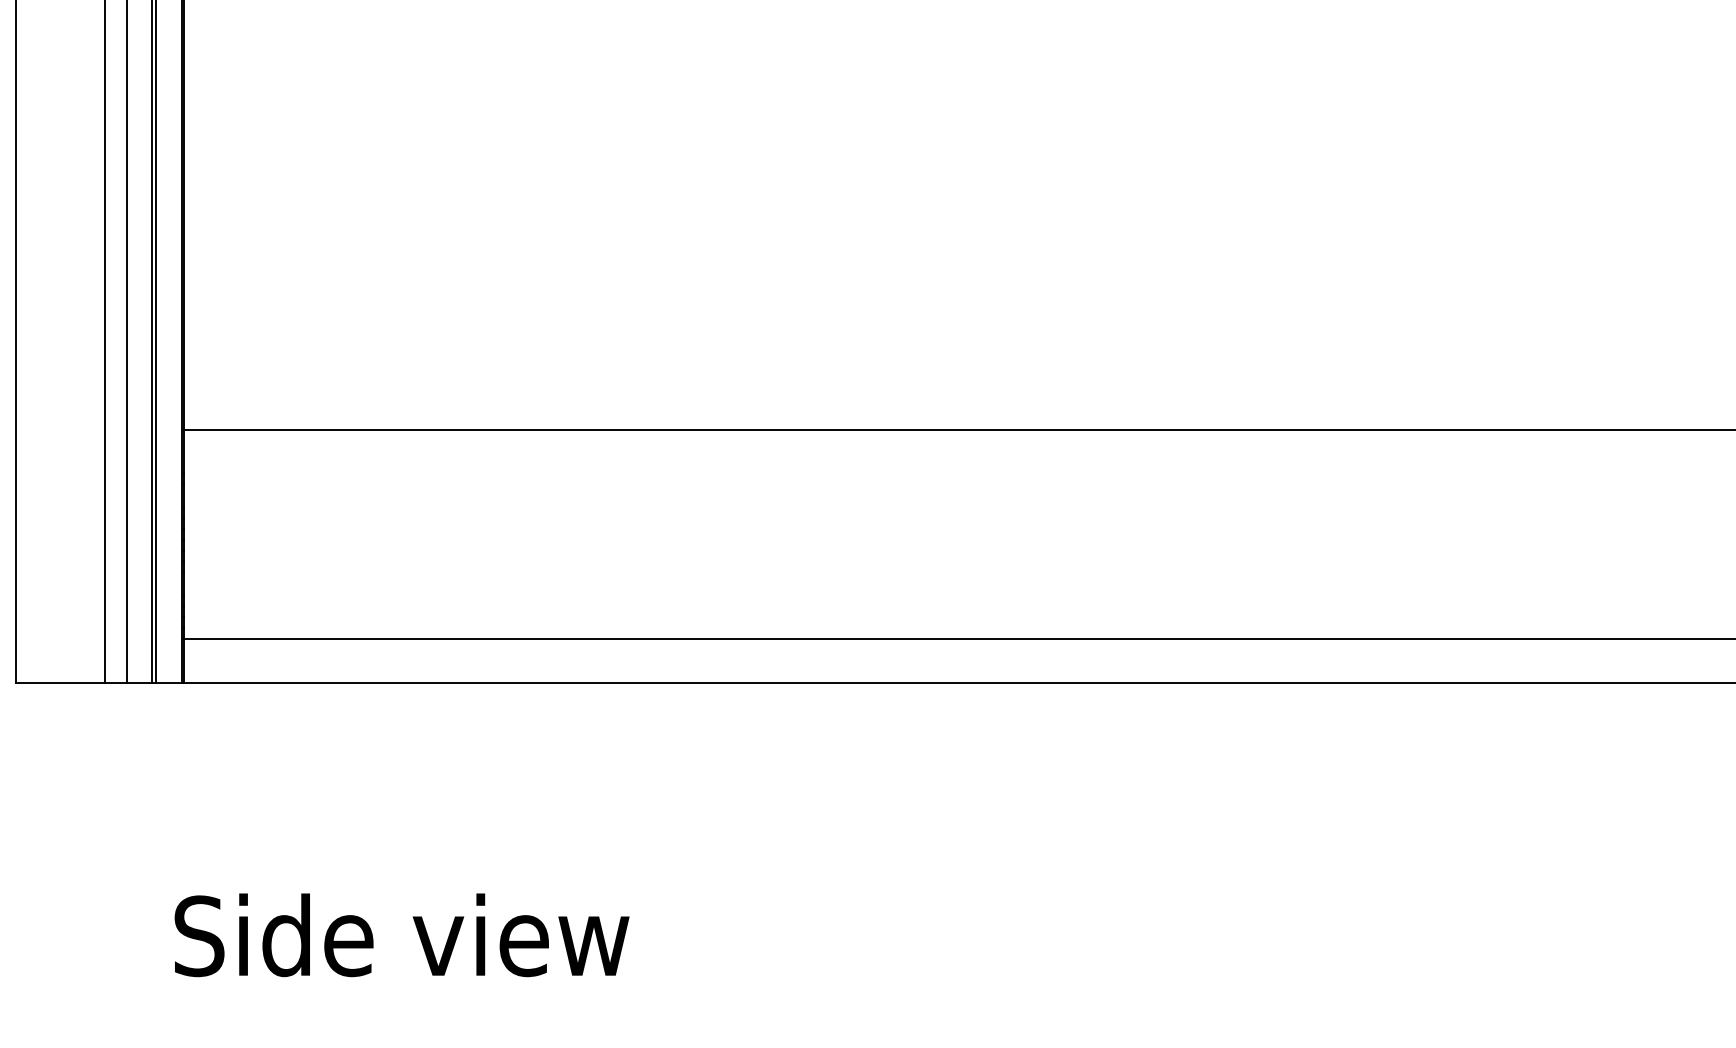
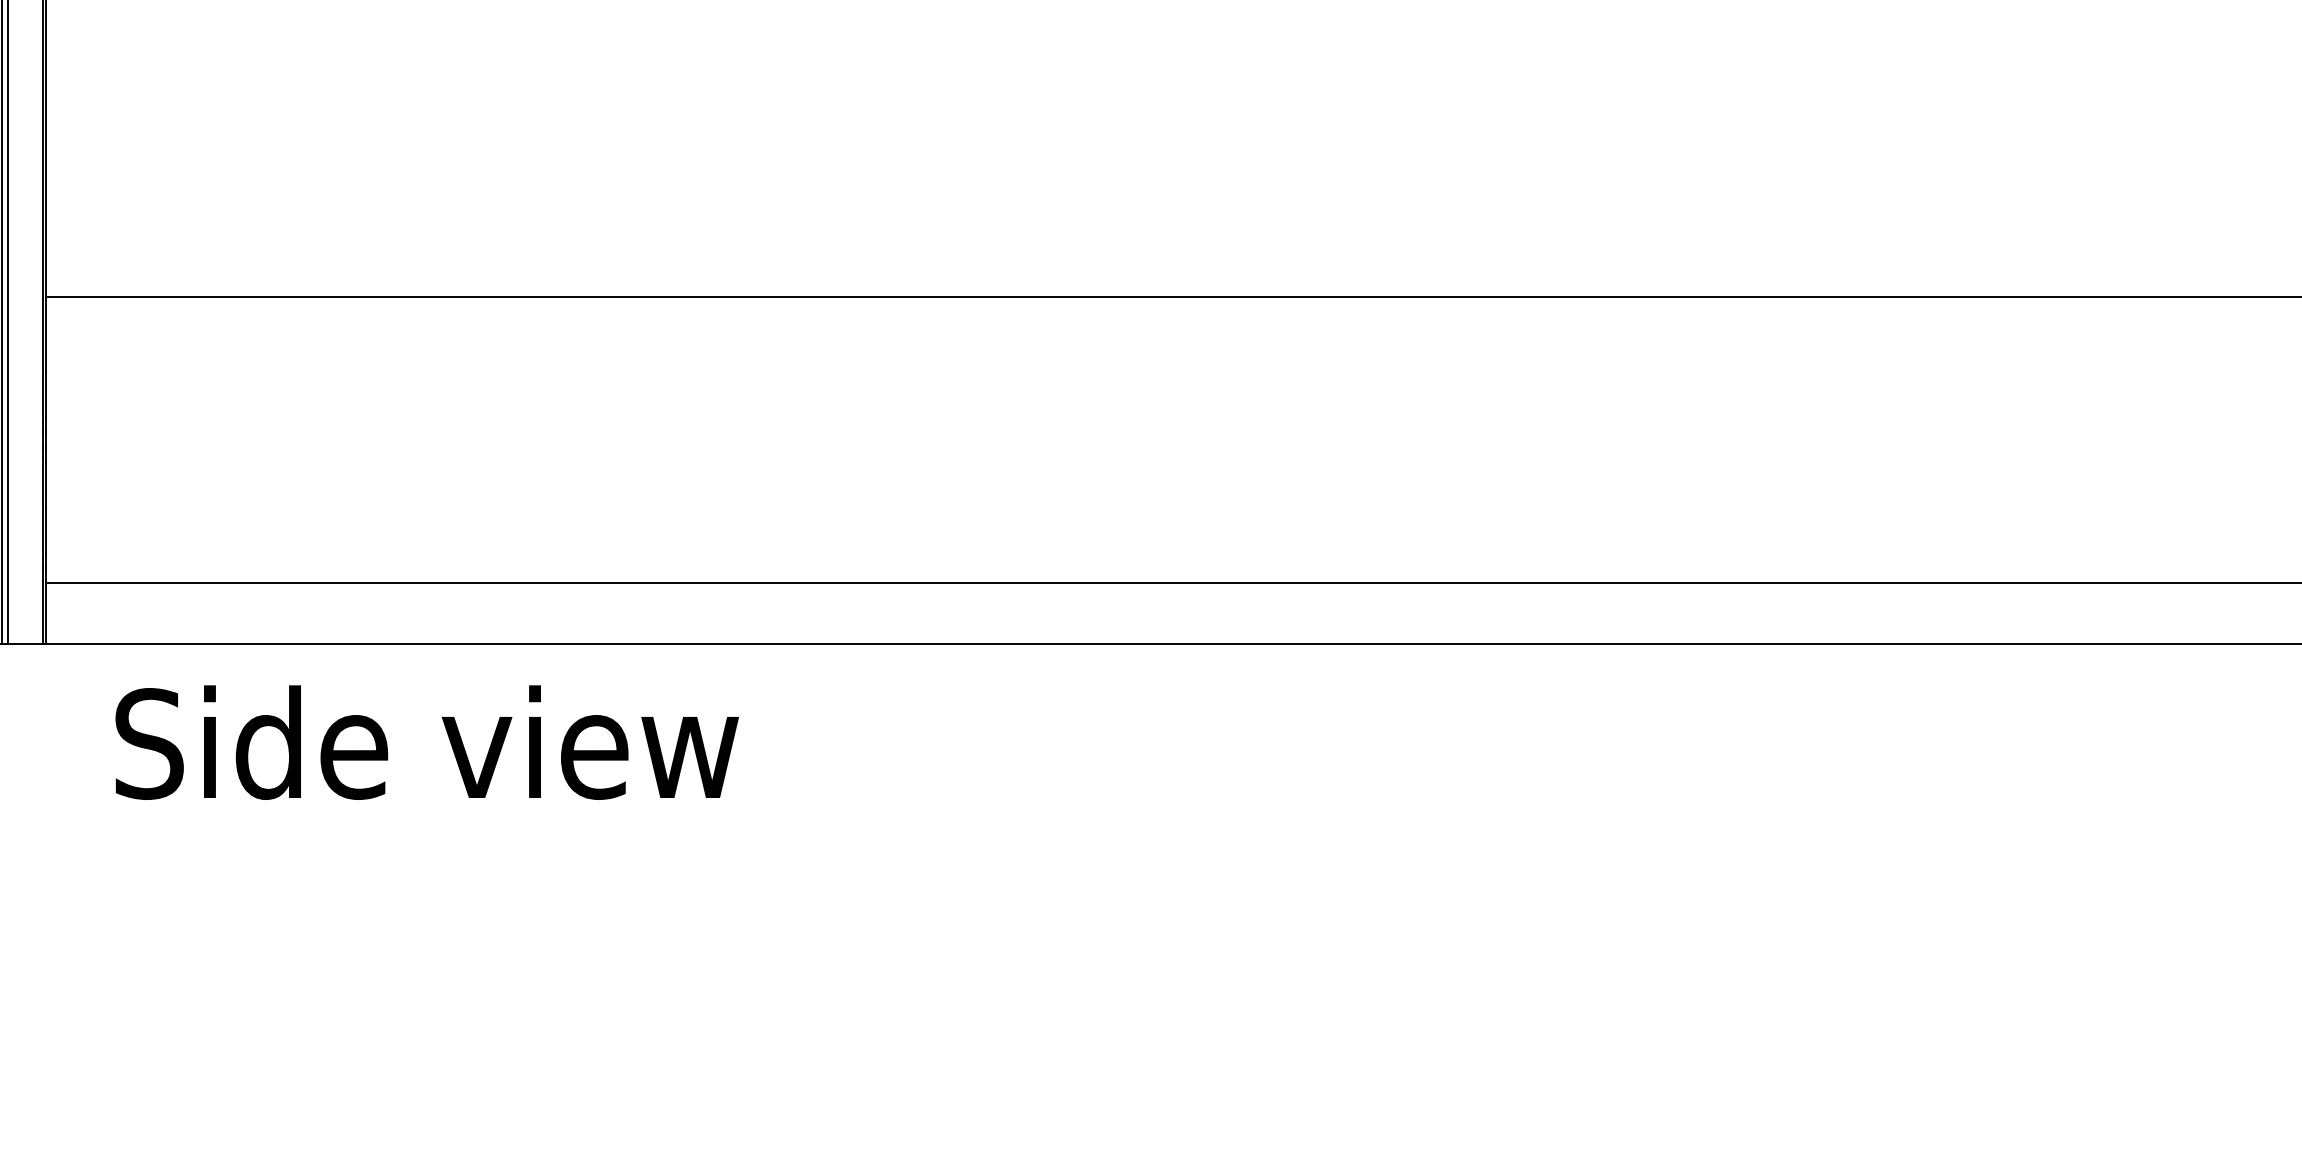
text: (401, 935) -> (426, 742), moved

